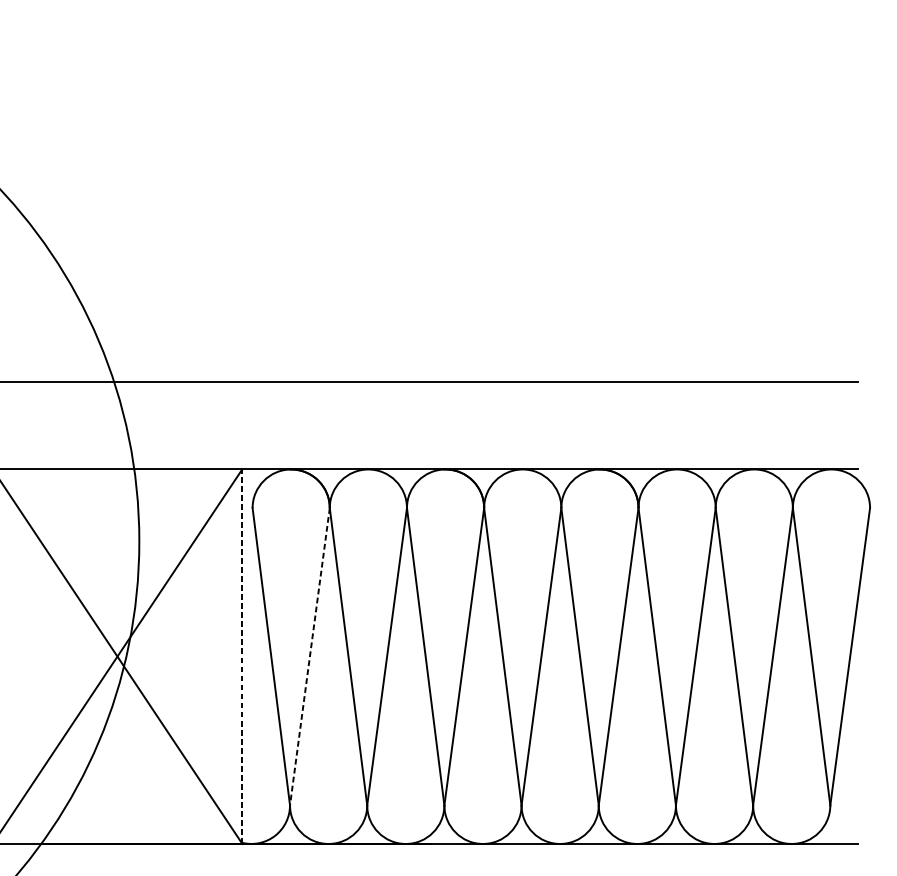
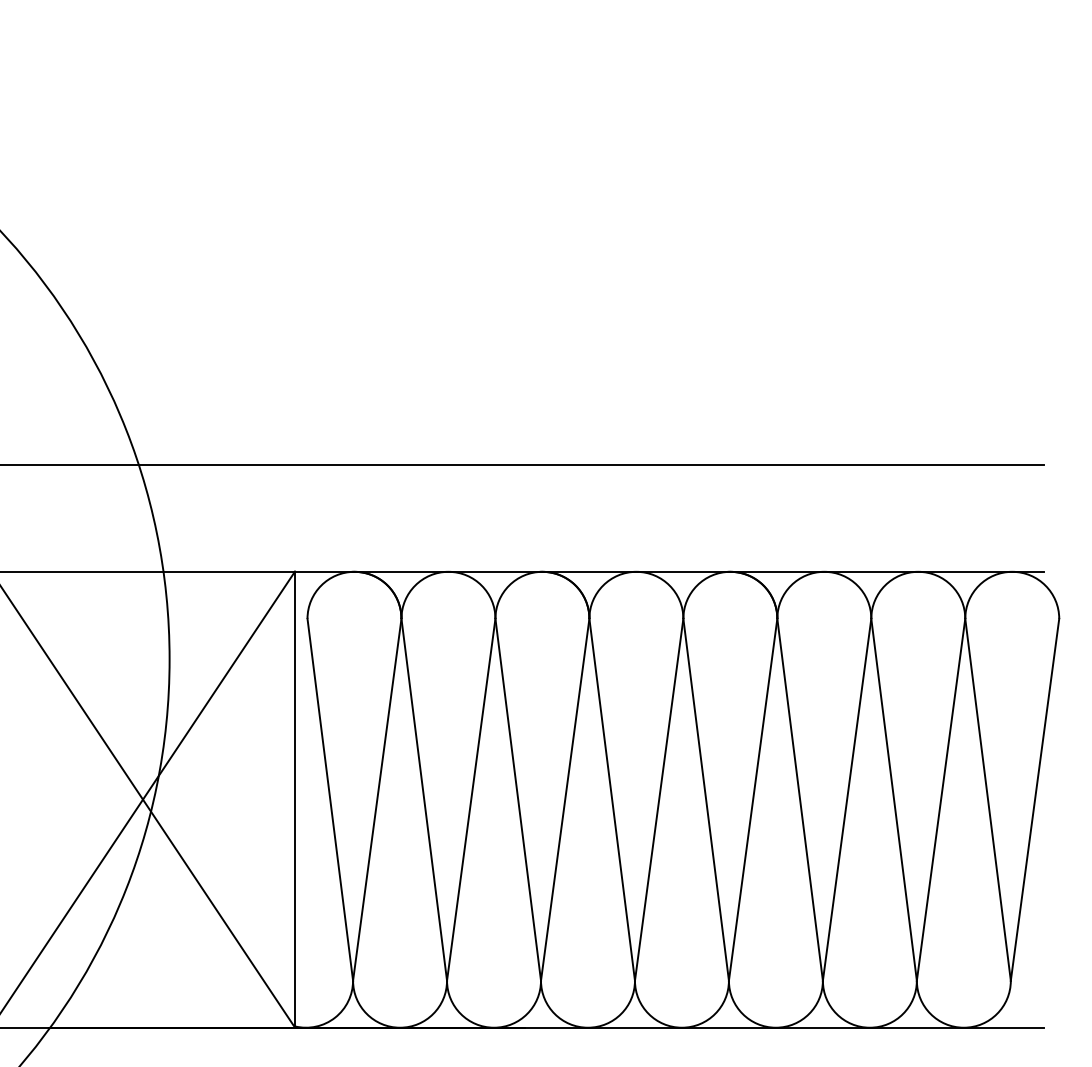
line: (242, 656) -> (295, 799), dashed -> solid
line: (310, 656) -> (377, 799), dashed -> solid

